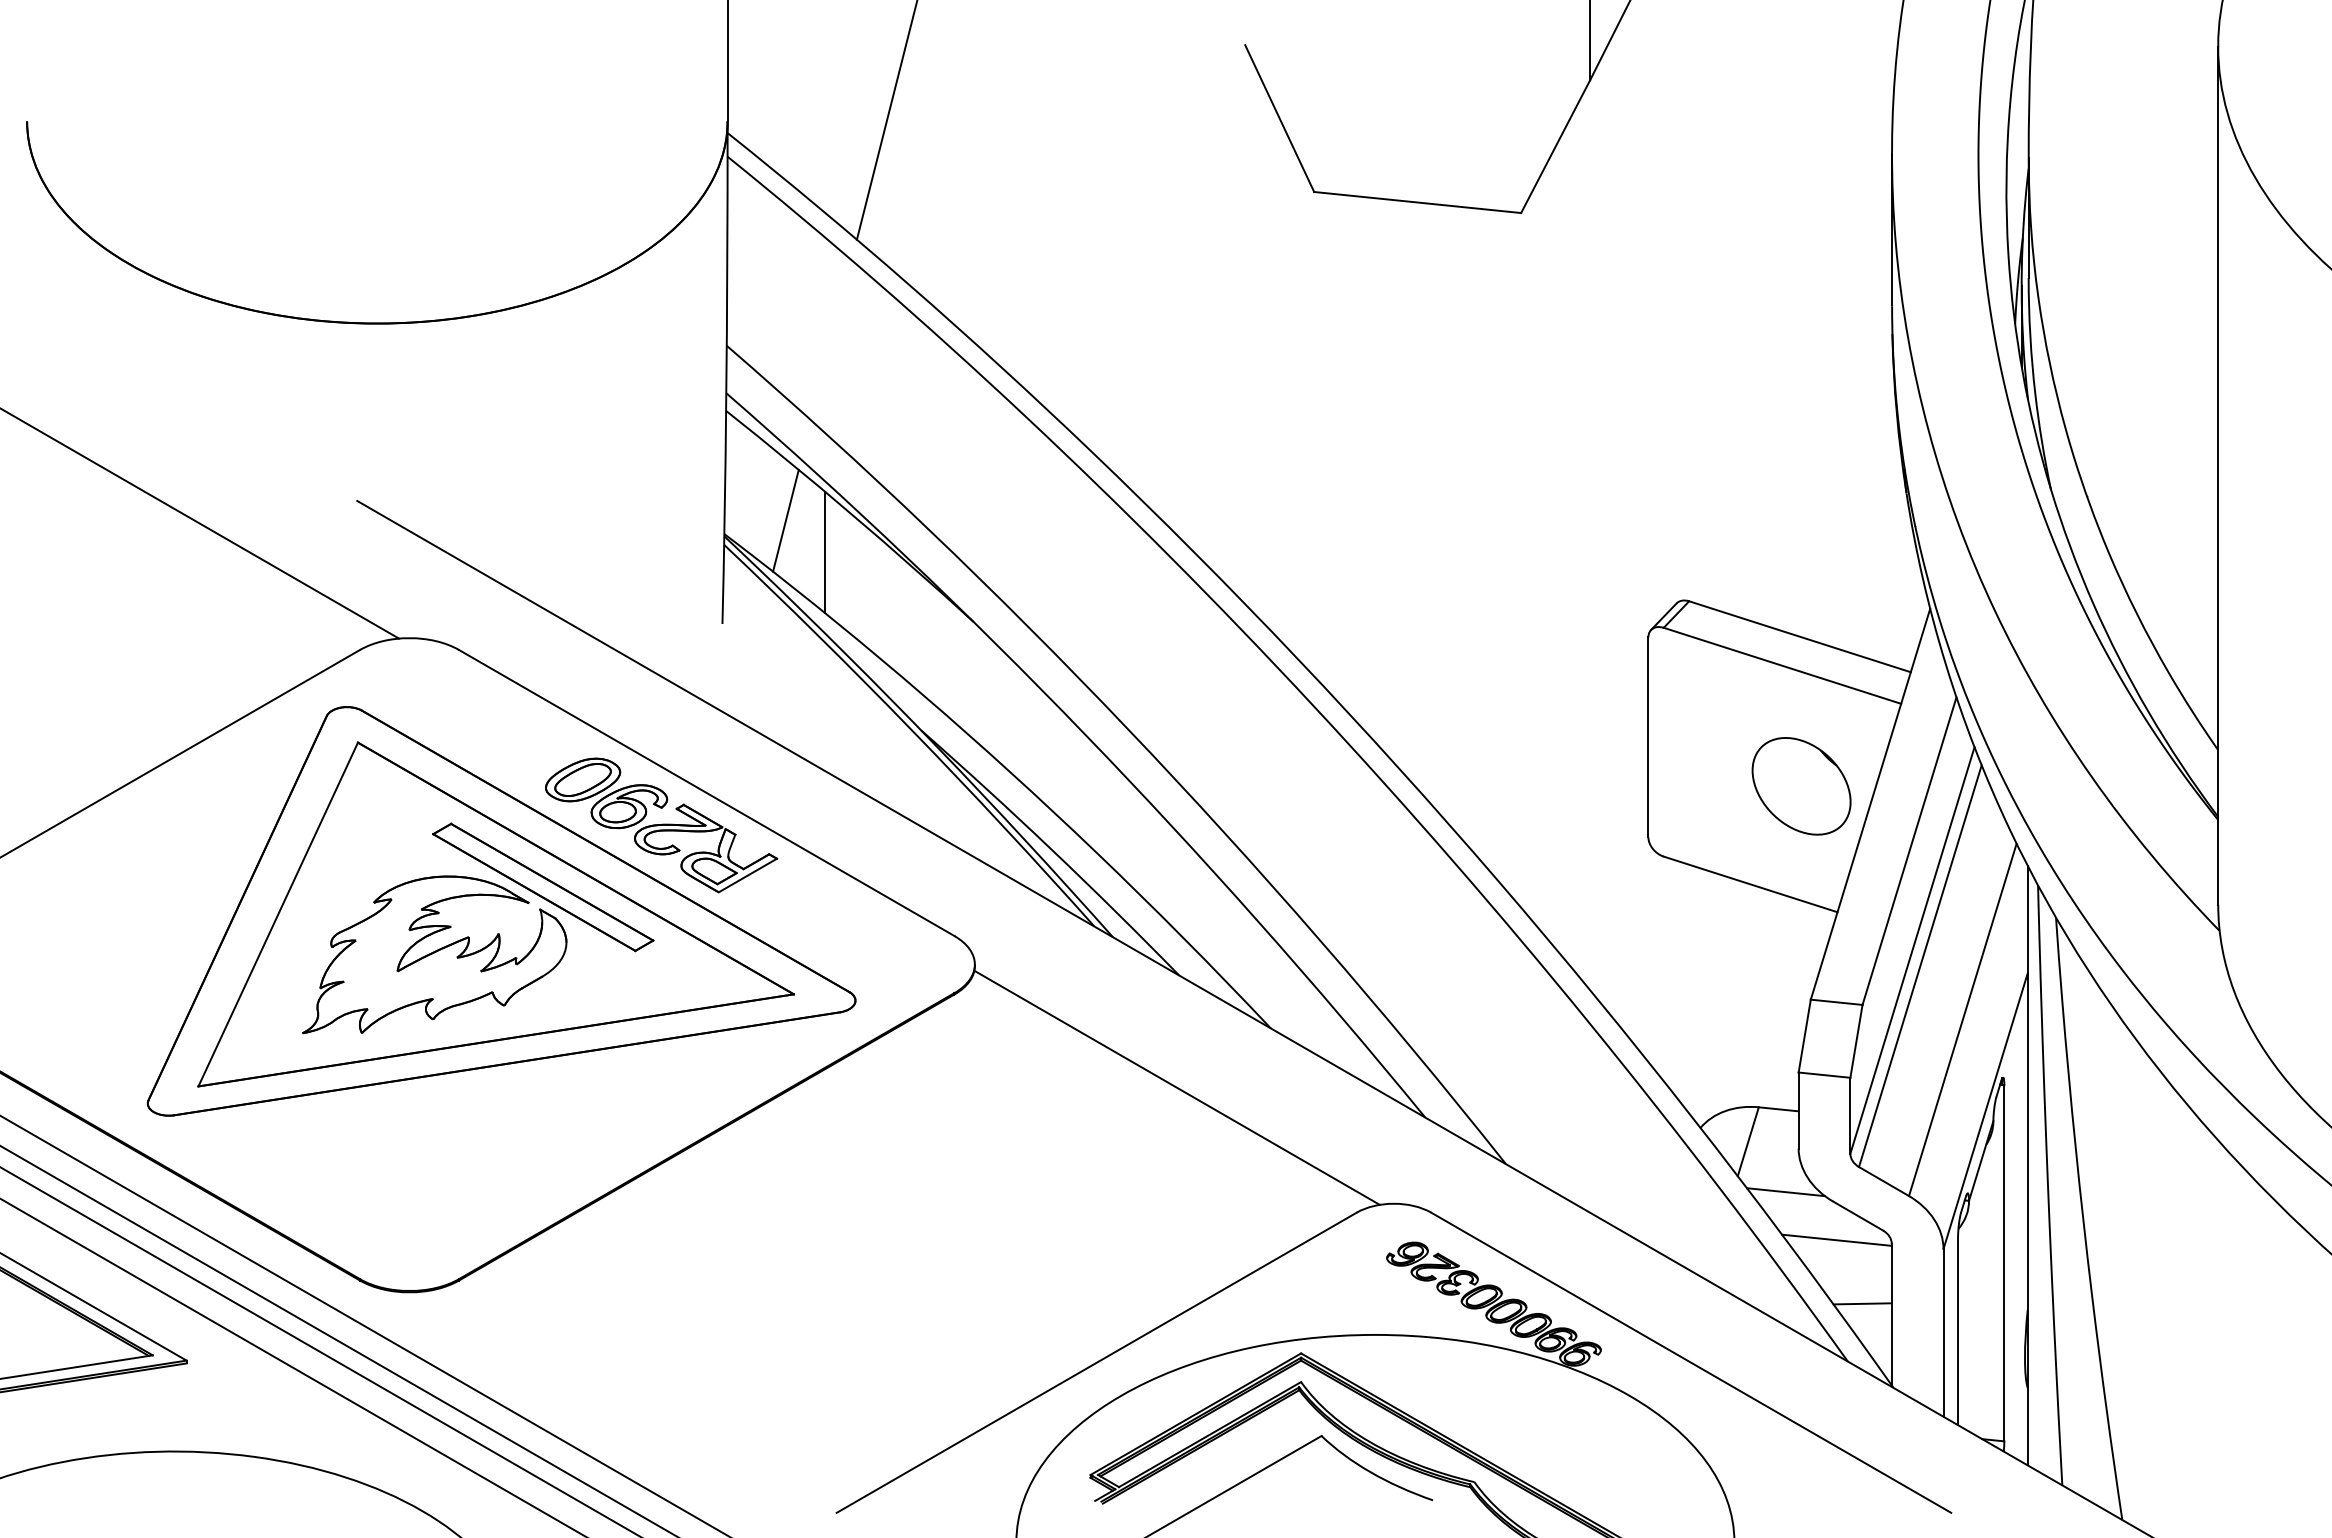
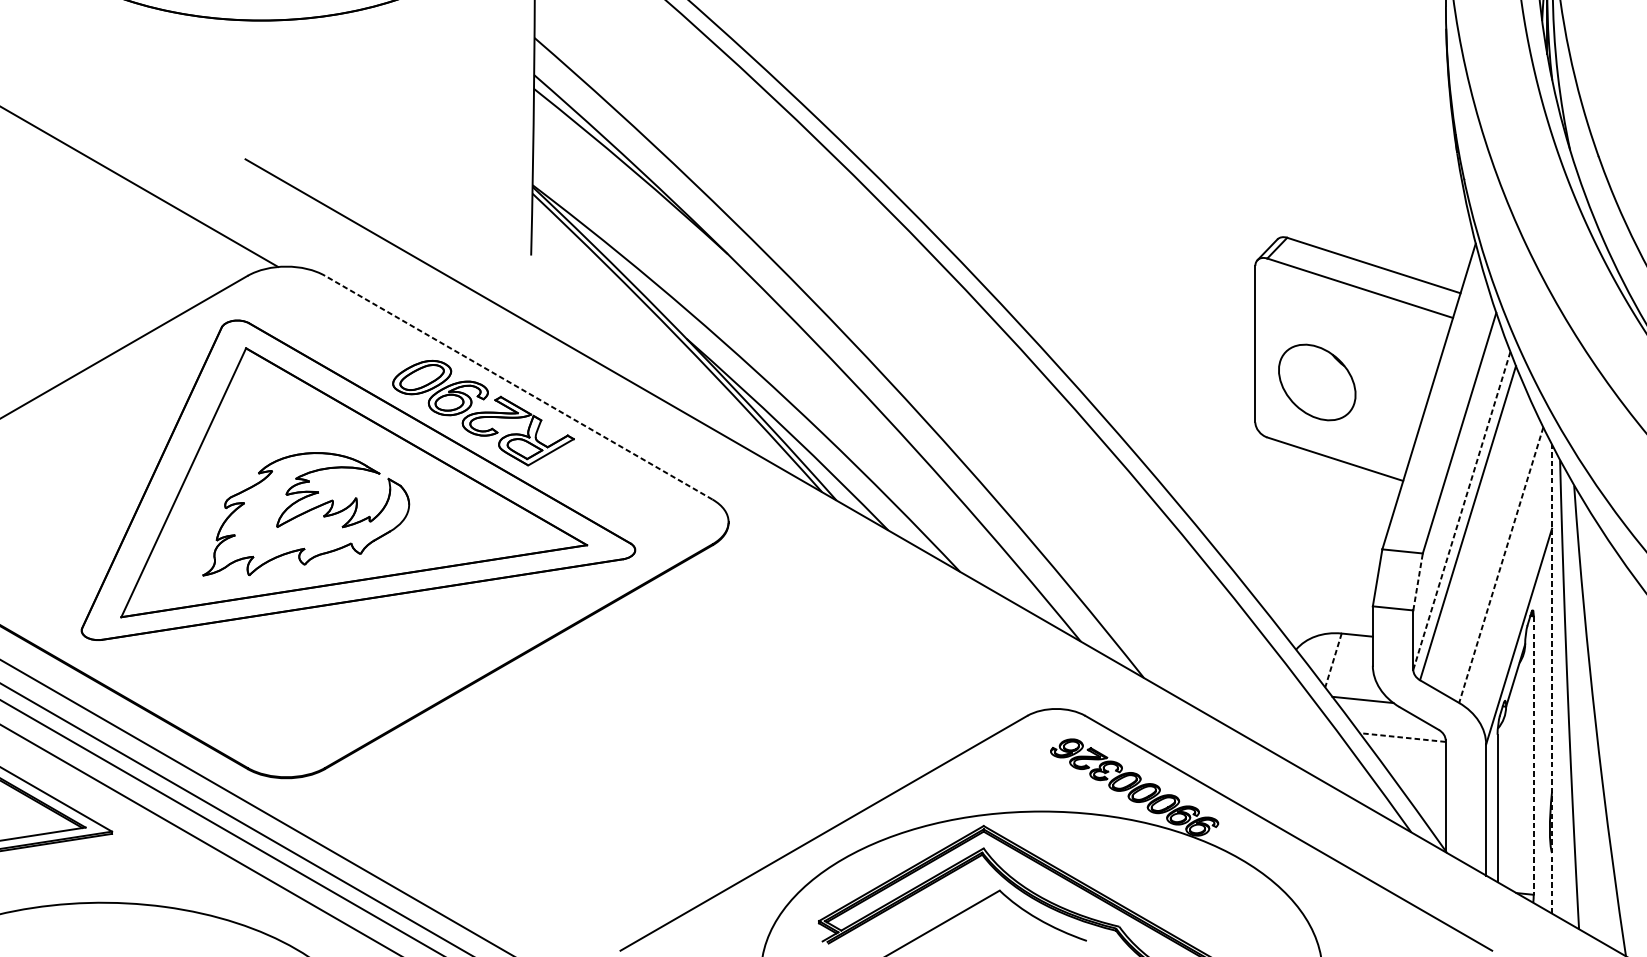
line: (785, 520) -> (580, 174), removed
line: (825, 552) -> (611, 199), removed
part: (1801, 786) -> (1317, 382), moved
line: (706, 792) -> (518, 387), solid -> dashed
part: (543, 887) -> (391, 461), removed
line: (1912, 951) -> (1461, 511), solid -> dashed
line: (1962, 1020) -> (1501, 565), solid -> dashed
line: (1856, 1041) -> (1418, 582), solid -> dashed
line: (1176, 1087) -> (886, 618), removed
line: (1748, 1141) -> (1333, 660), solid -> dashed
line: (2027, 1165) -> (1551, 679), solid -> dashed
line: (1836, 1240) -> (1402, 737), solid -> dashed
line: (2004, 1263) -> (1533, 755), solid -> dashed
line: (1862, 1303) -> (1422, 786), removed

